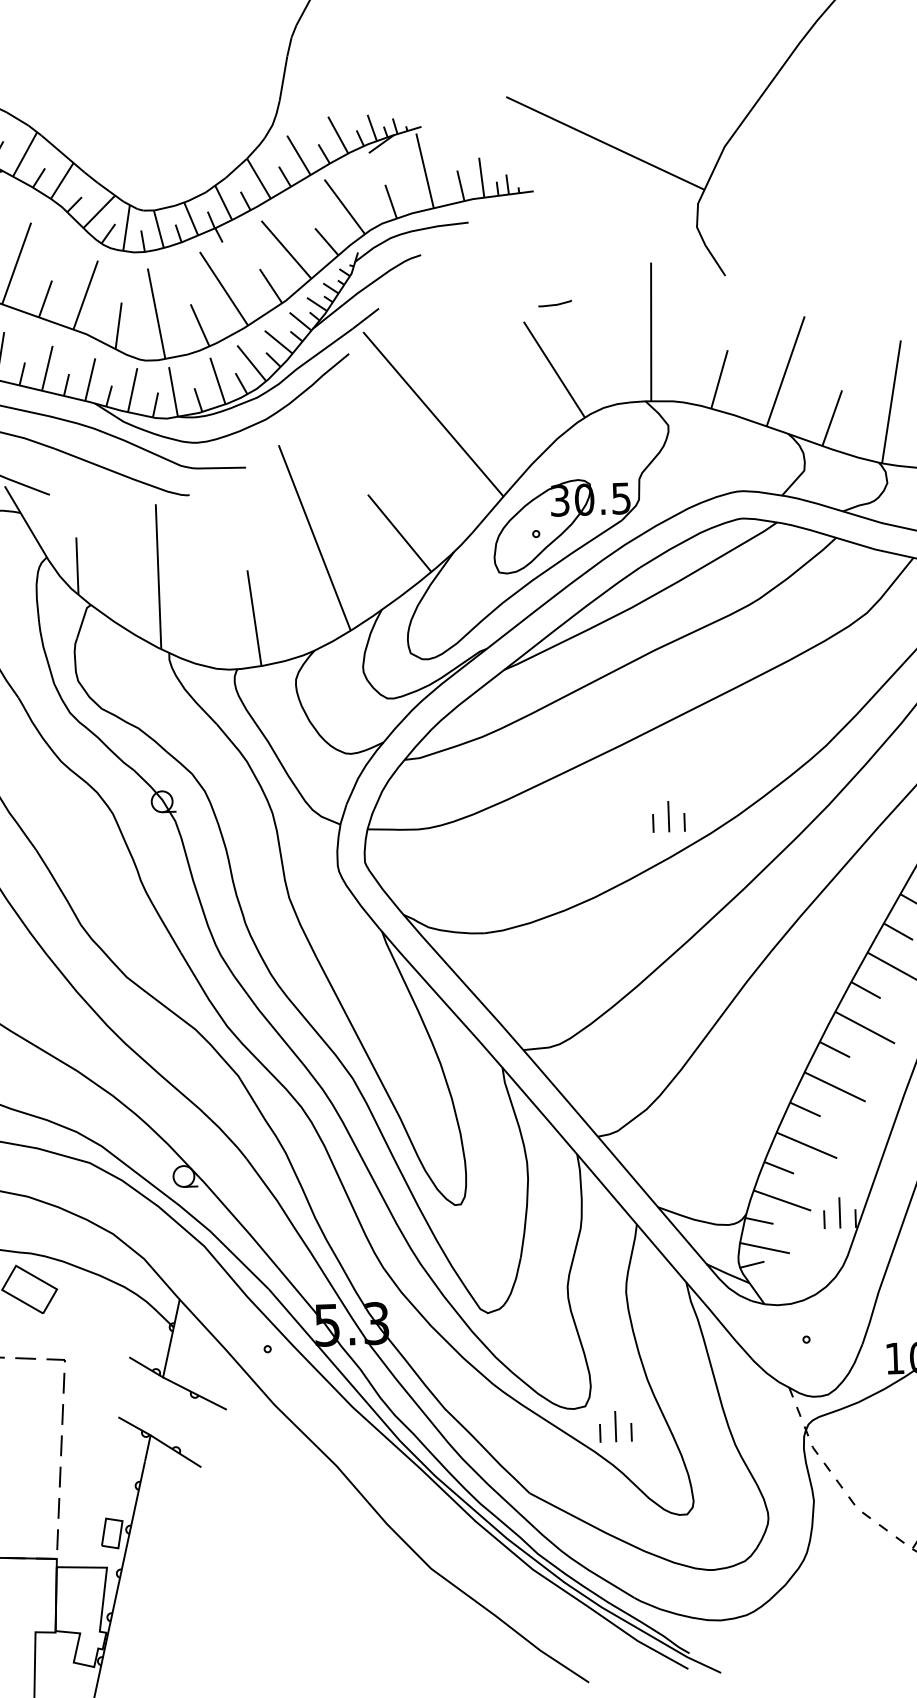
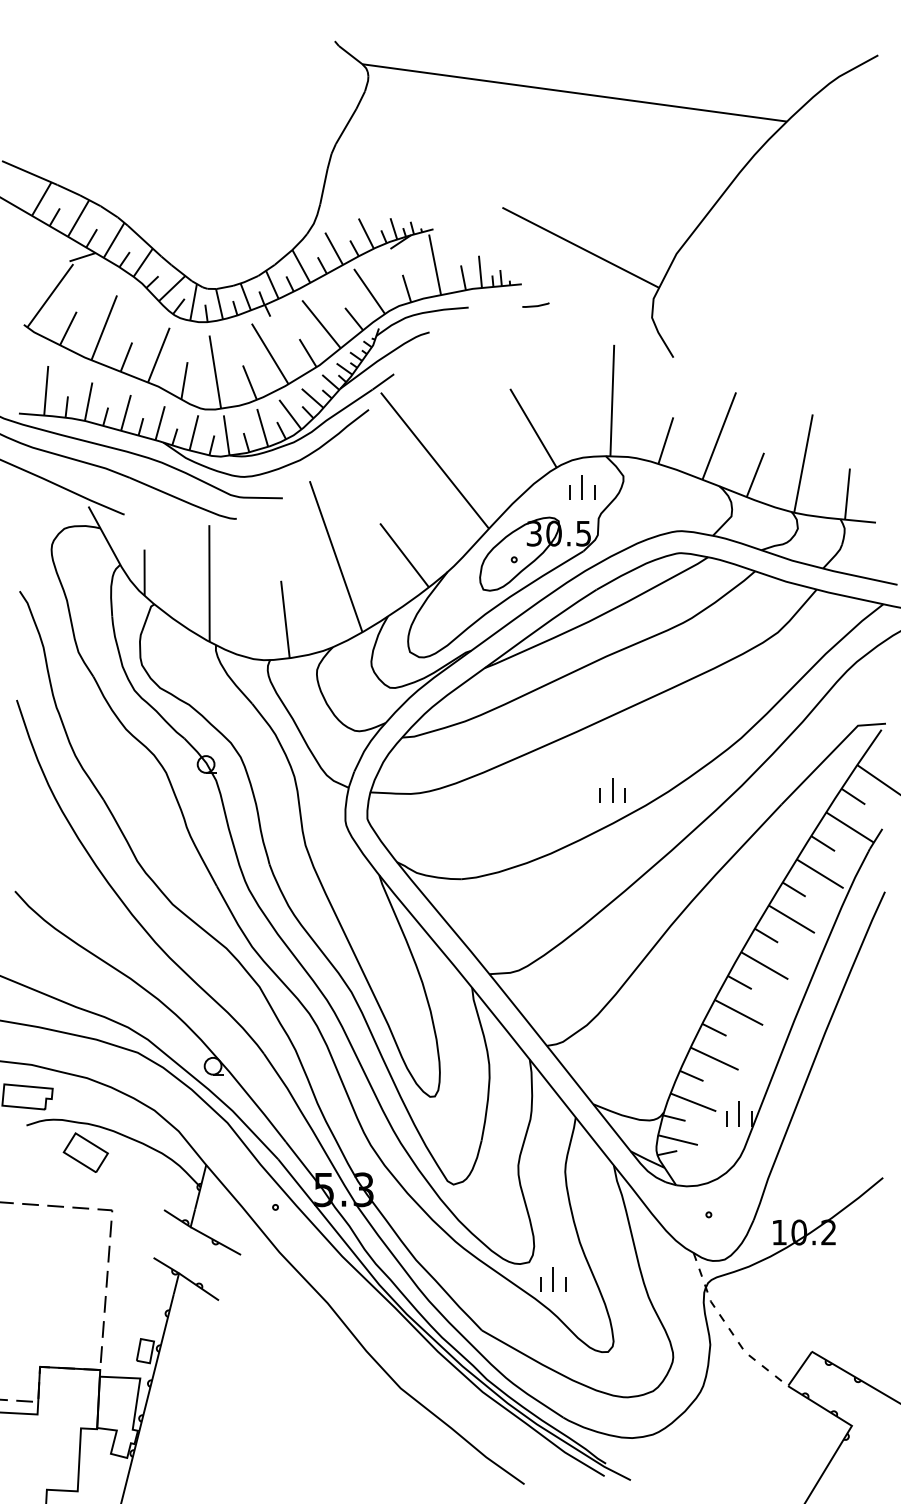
line: (554, 304) -> (535, 305), moved
part: (617, 441) -> (582, 487), added

